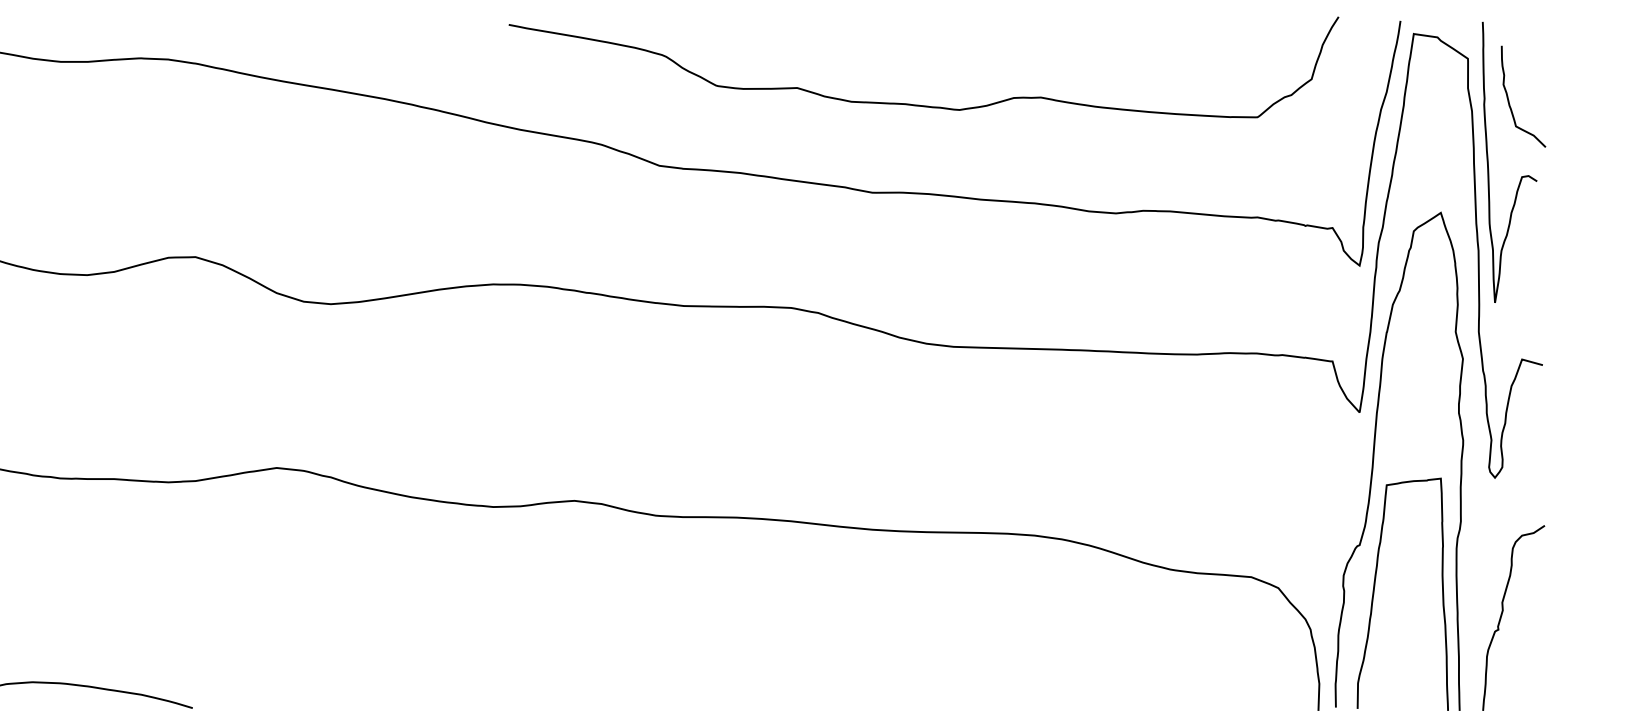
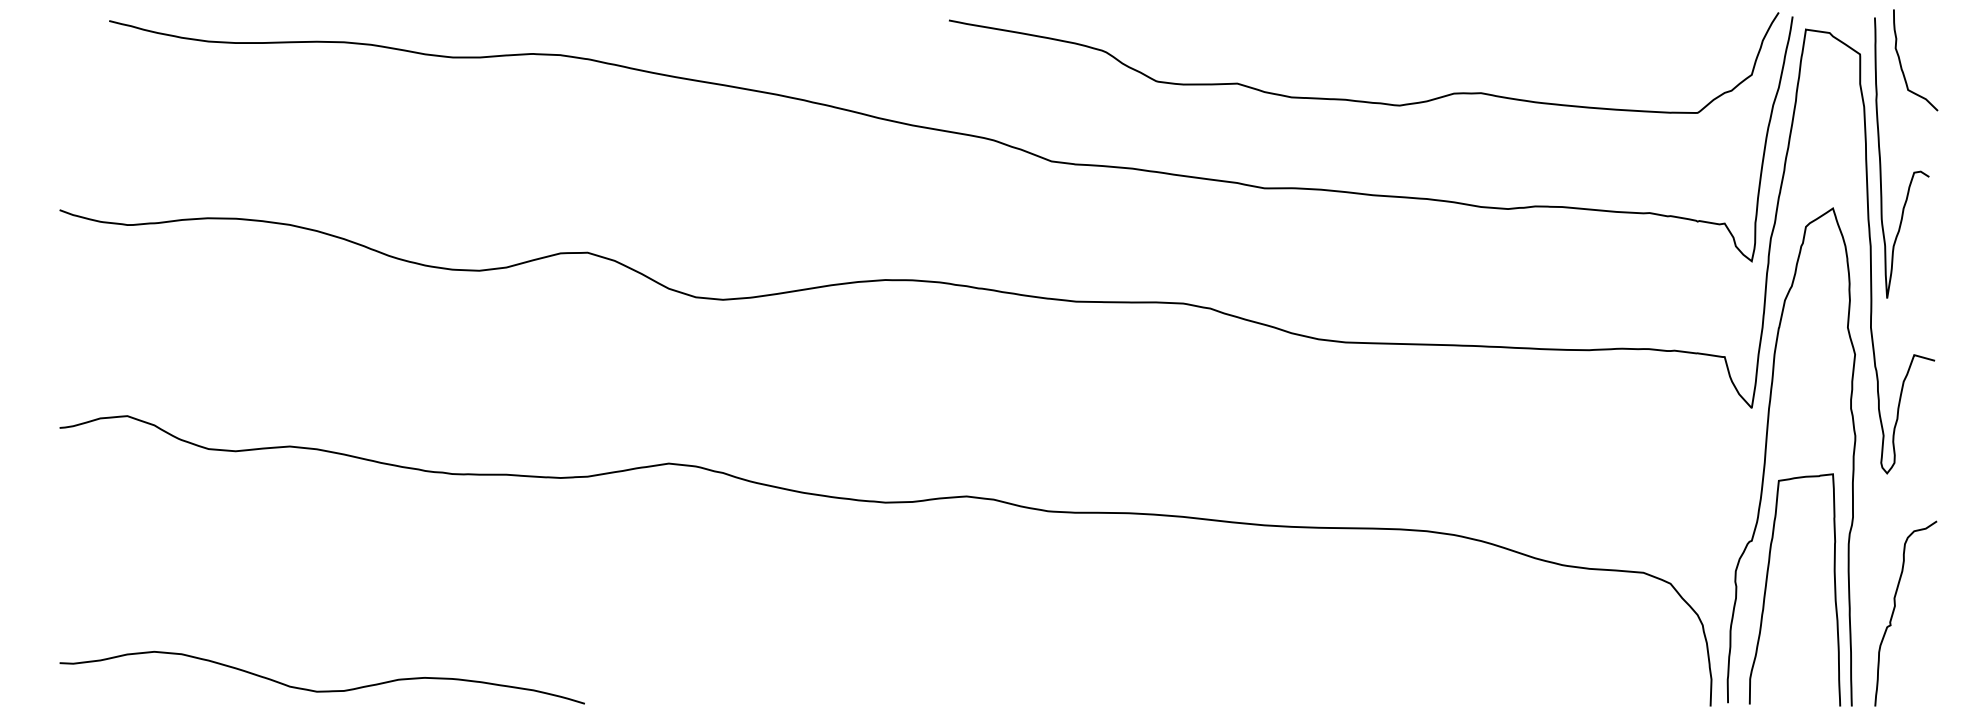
curve: (1509, 99) -> (1901, 63), moved
curve: (923, 104) -> (1363, 100), moved

